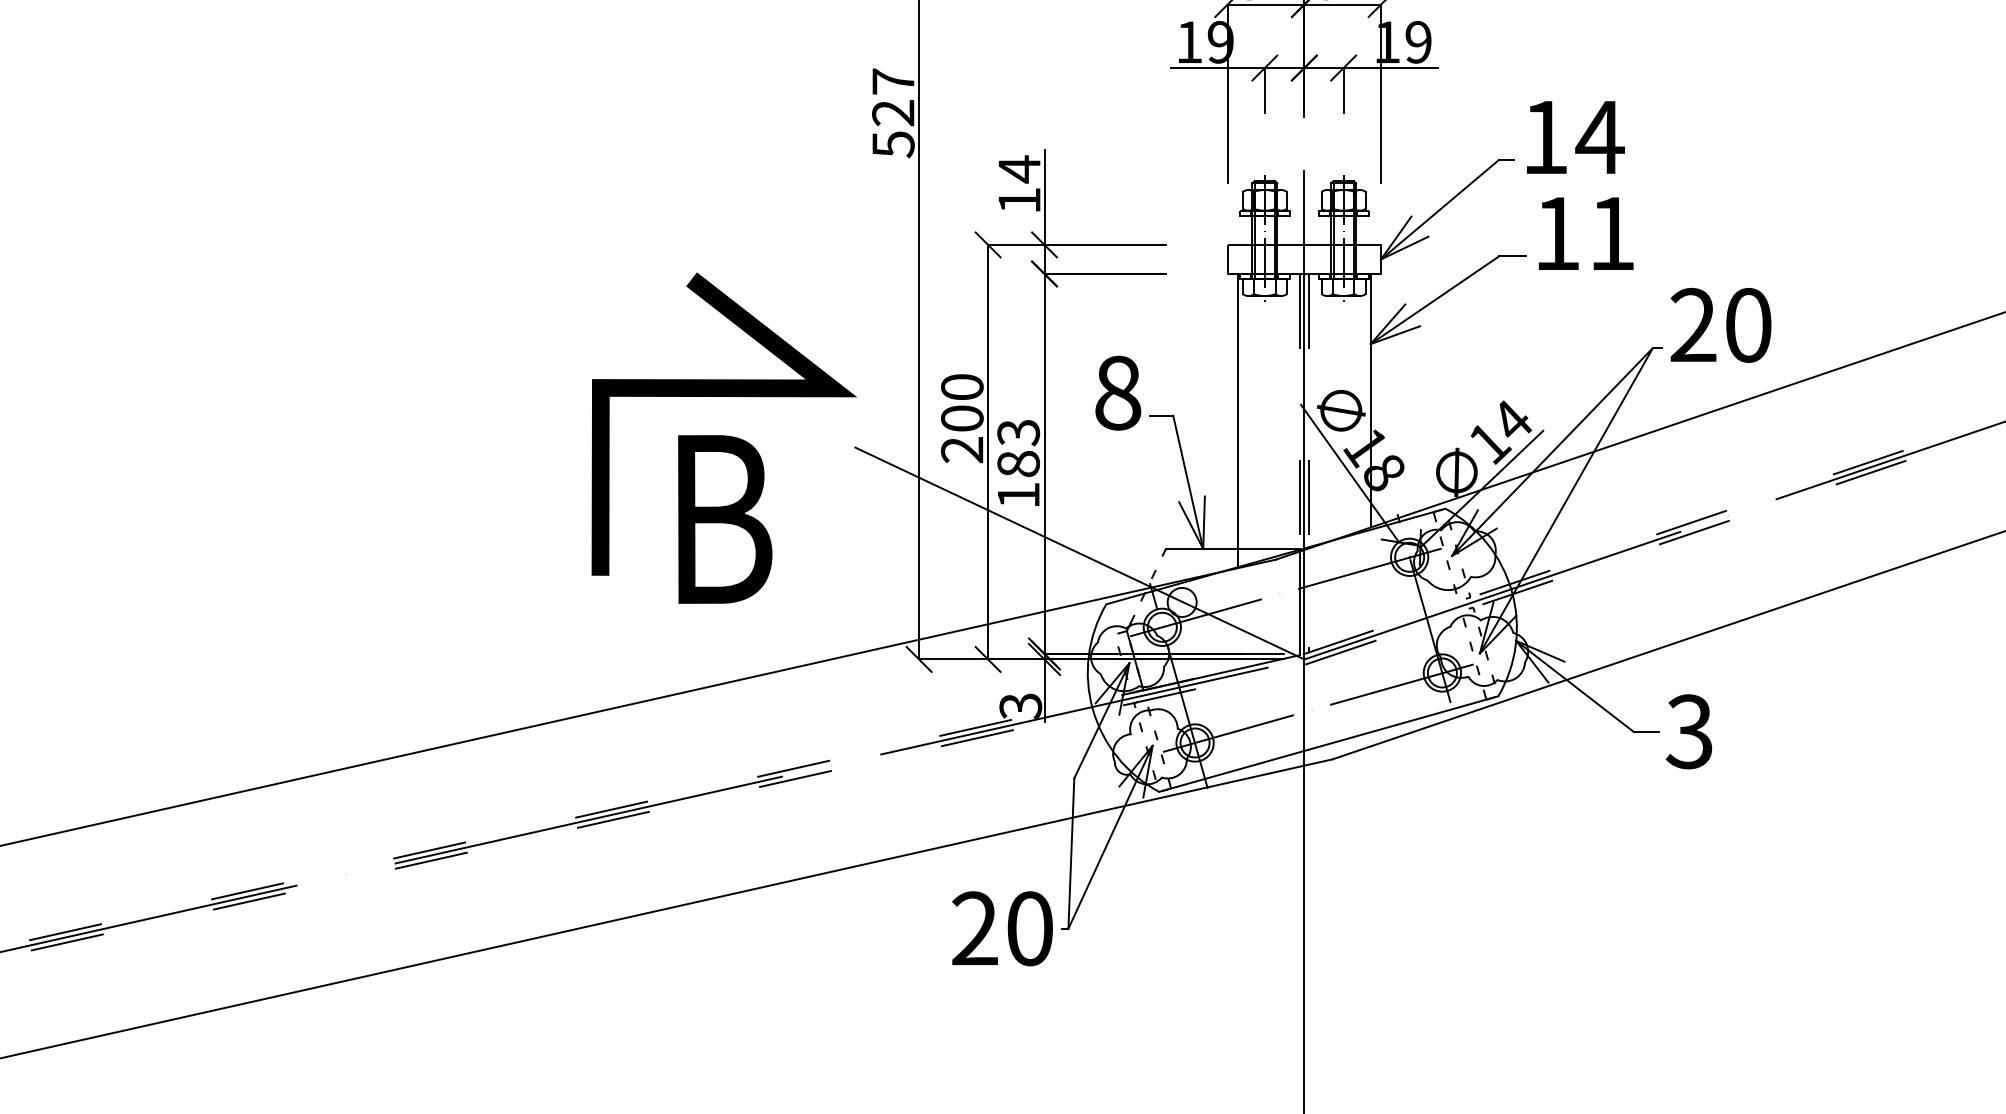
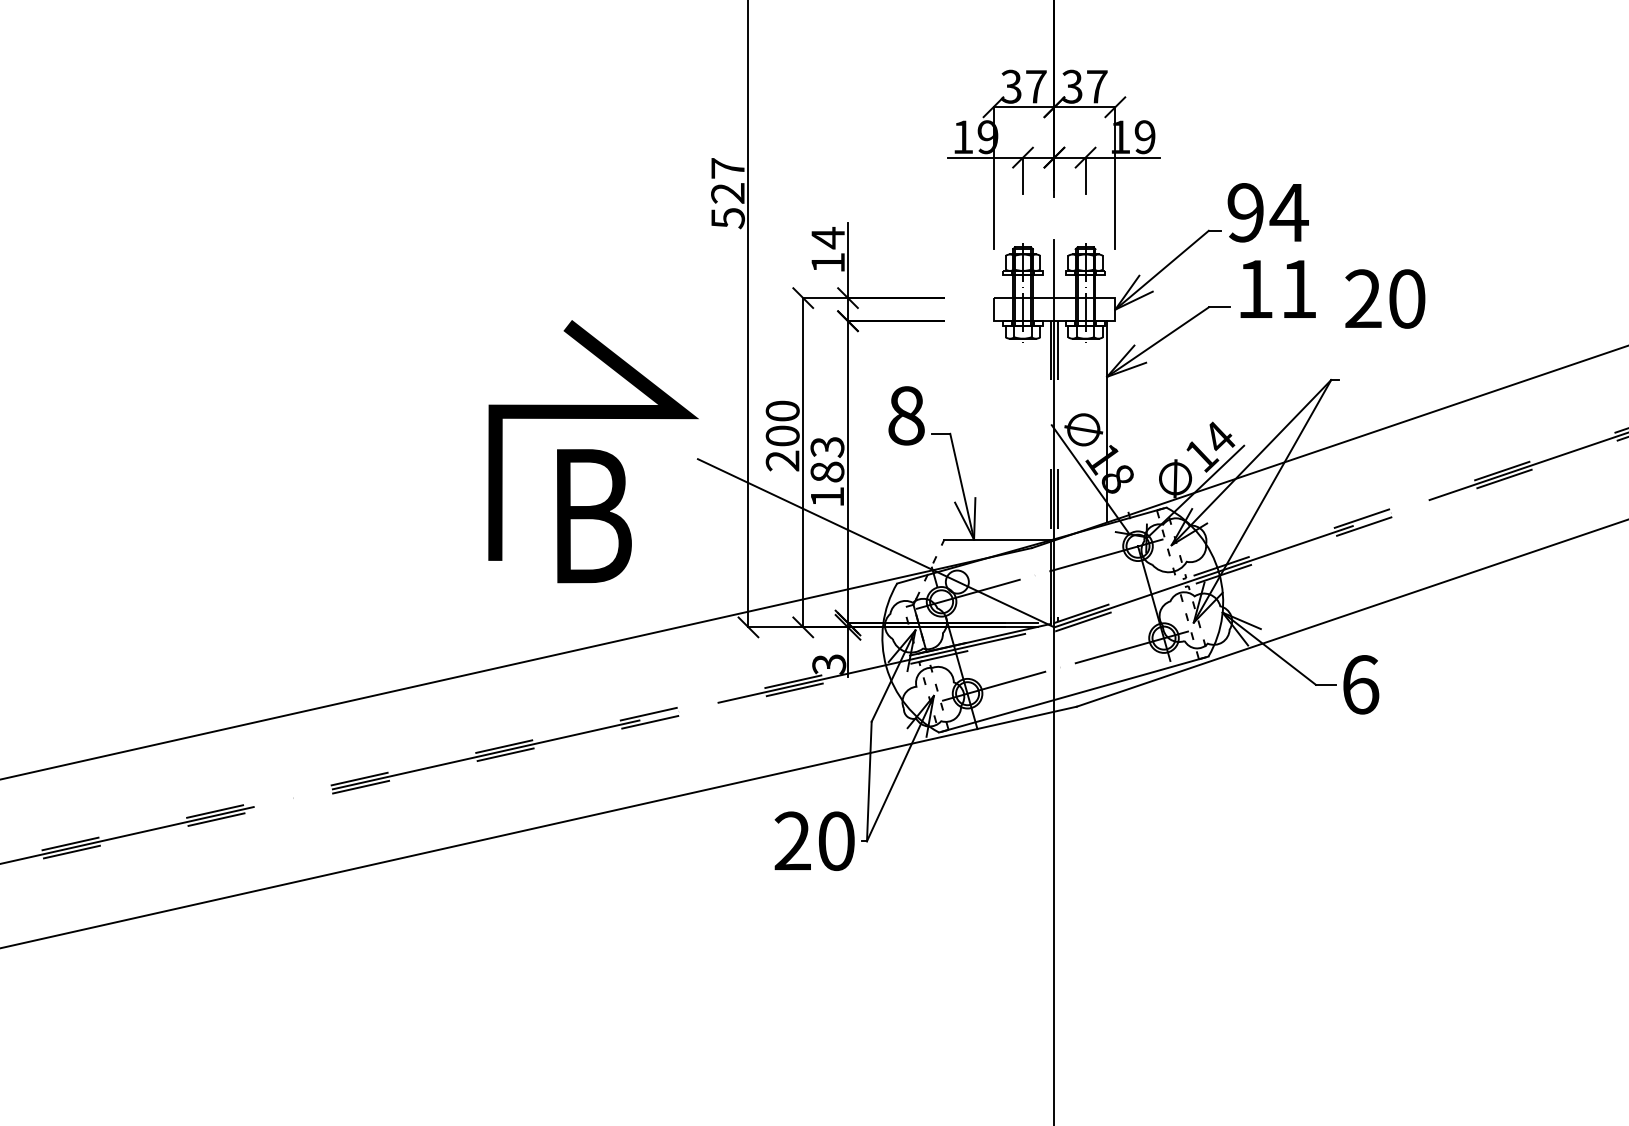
text: (1544, 137) -> (1245, 212), 14 -> 94
text: (1721, 324) -> (1385, 298), moved
line: (1237, 420) -> (1001, 437), removed
text: (1689, 731) -> (1360, 684), 3 -> 6

